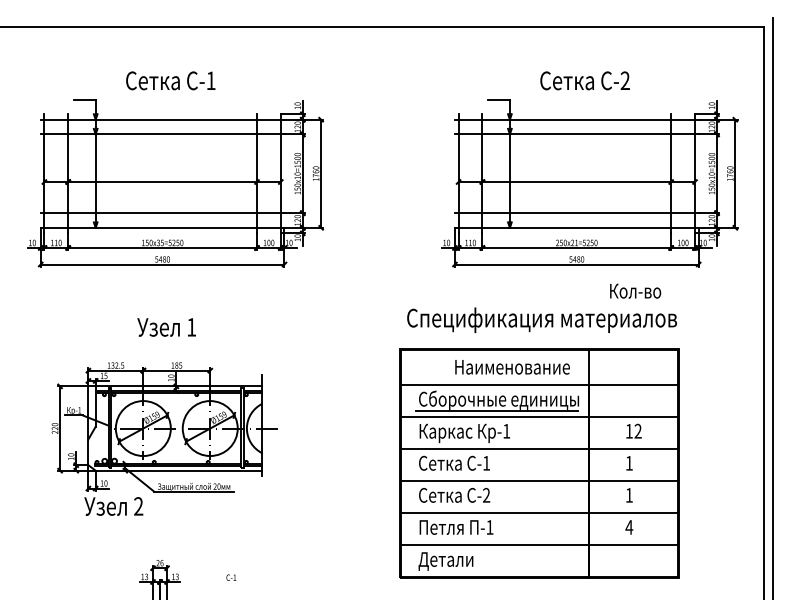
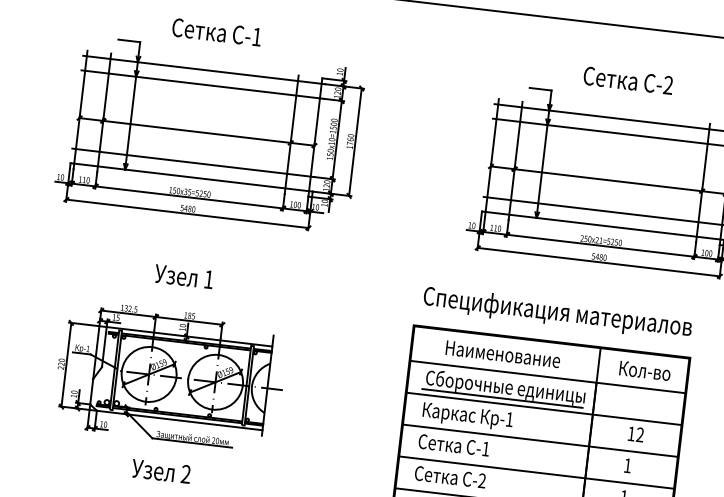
text: (635, 290) -> (645, 370), moved
text: (512, 367) -> (503, 354), moved
text: (113, 506) -> (161, 471), moved

